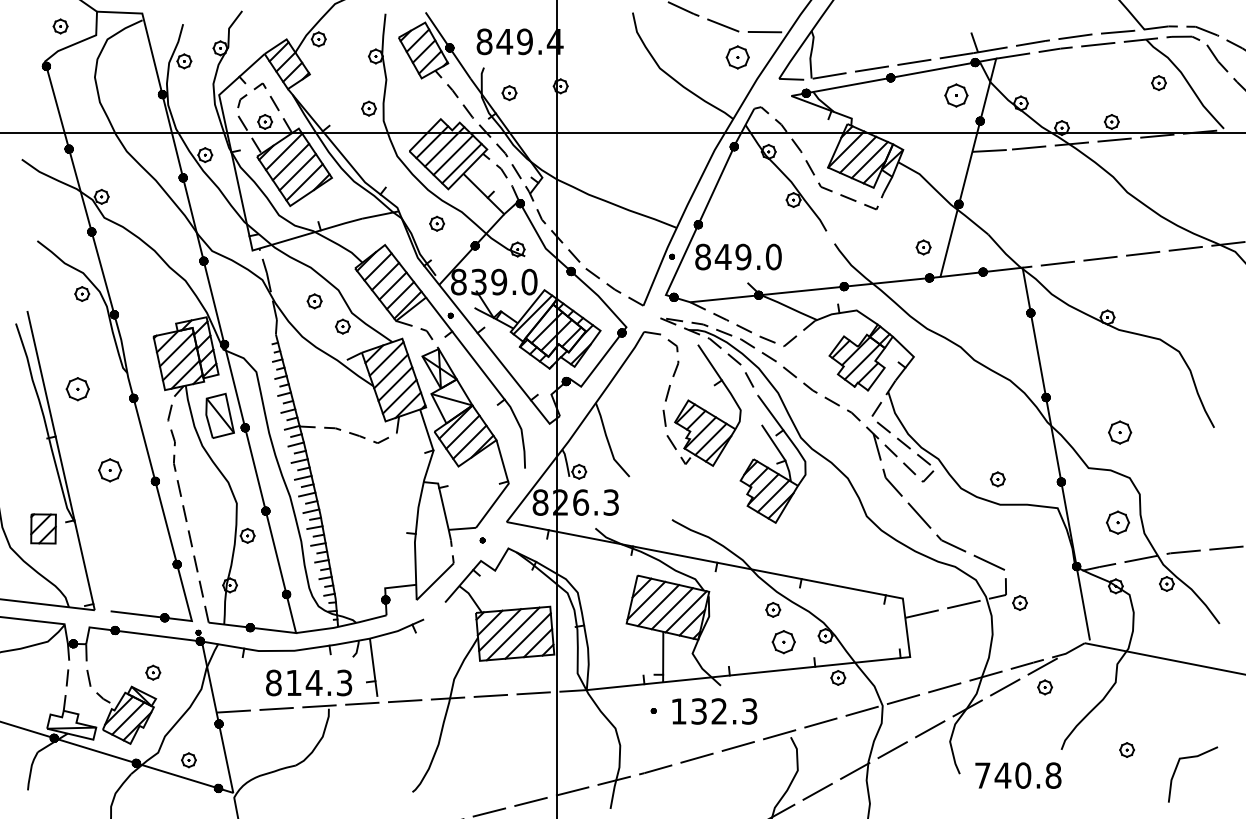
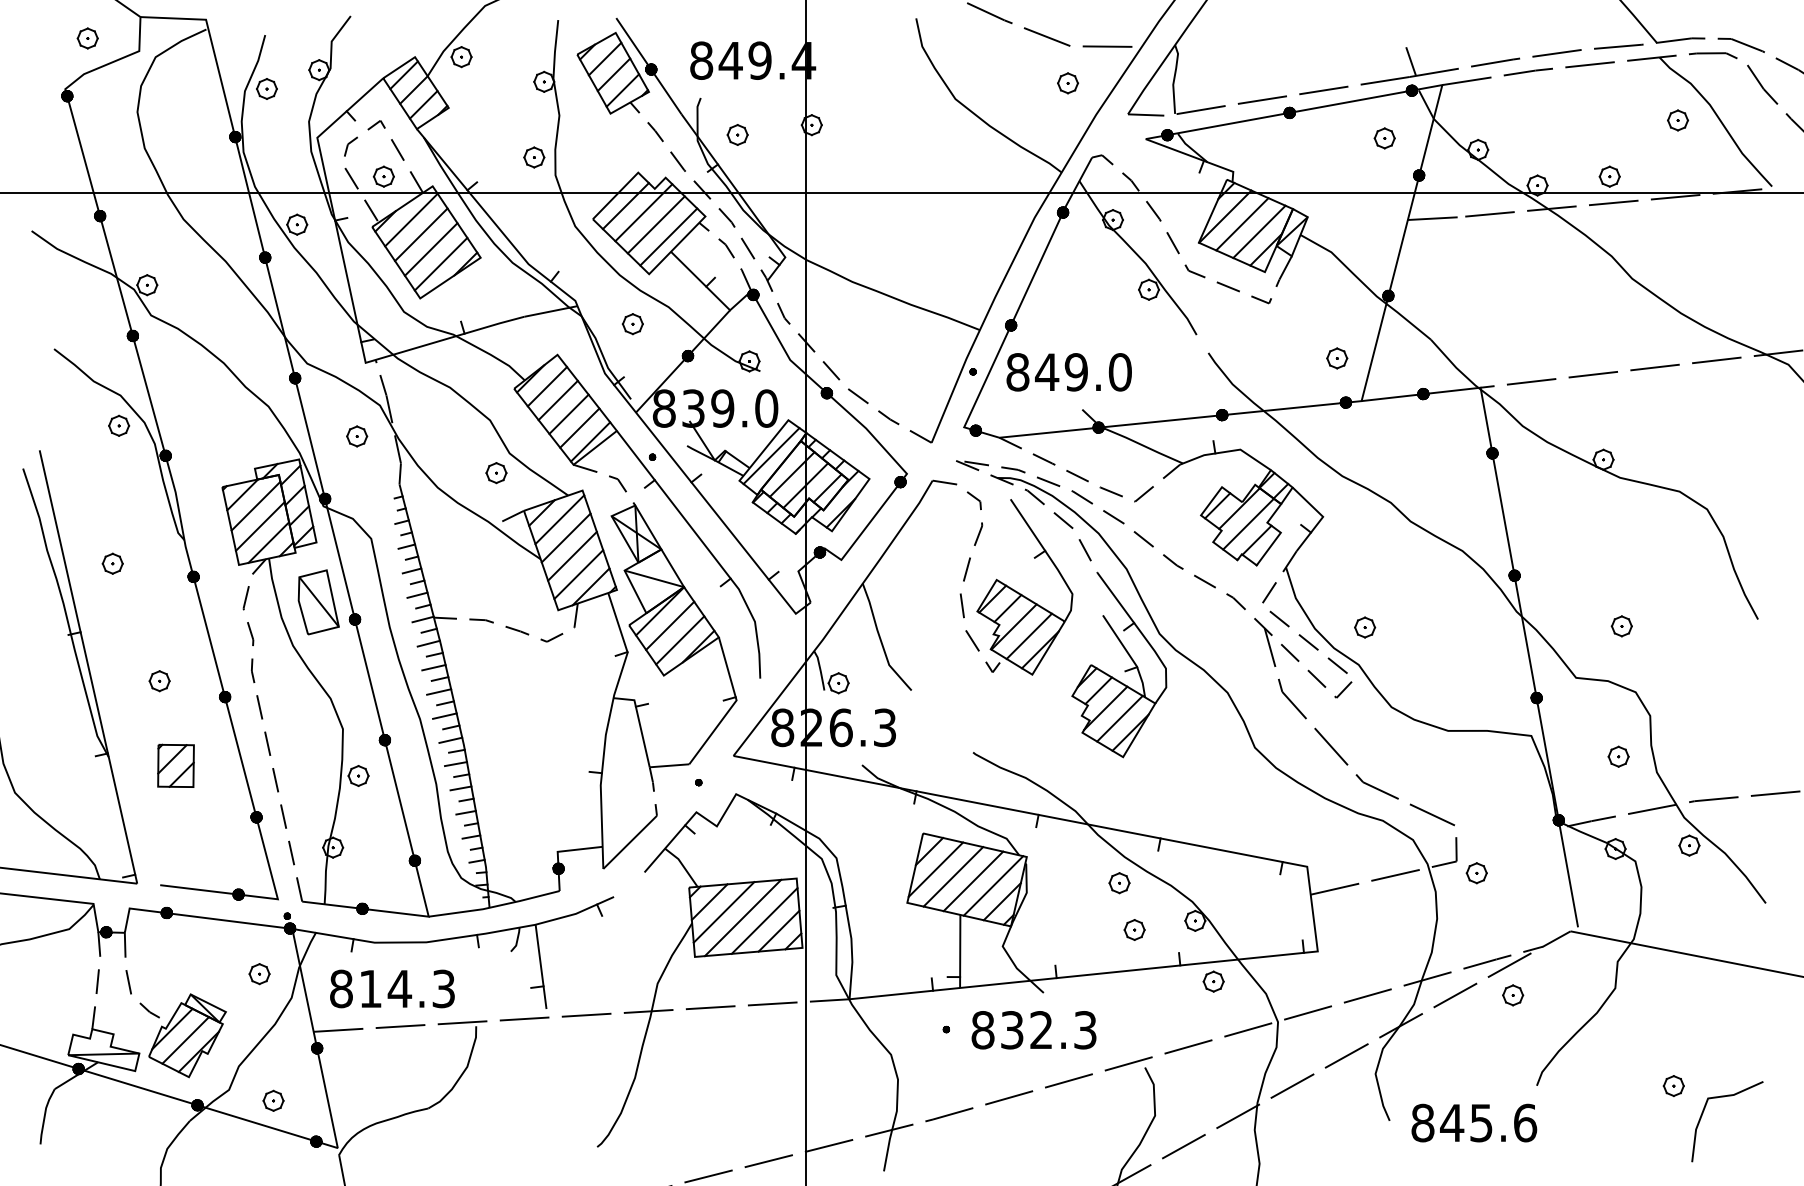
part: (737, 57) -> (1067, 83), size x0.62
part: (956, 95) -> (1384, 138), size x0.62
part: (314, 301) -> (356, 436), moved
part: (77, 389) -> (112, 564), size x0.62
part: (1120, 432) -> (1622, 626), size x0.62
part: (110, 470) -> (160, 681), size x0.62
part: (997, 479) -> (1364, 627), moved
part: (1117, 522) -> (1617, 756), size x0.62
part: (43, 528) -> (175, 765), moved
part: (783, 642) -> (1134, 930), size x0.62
part: (153, 672) -> (259, 973), moved
text: (309, 682) -> (393, 988), moved
text: (678, 711) -> (982, 1030), 132.3 -> 832.3
part: (1126, 749) -> (1672, 1085), moved
text: (1018, 775) -> (1474, 1122), 740.8 -> 845.6

